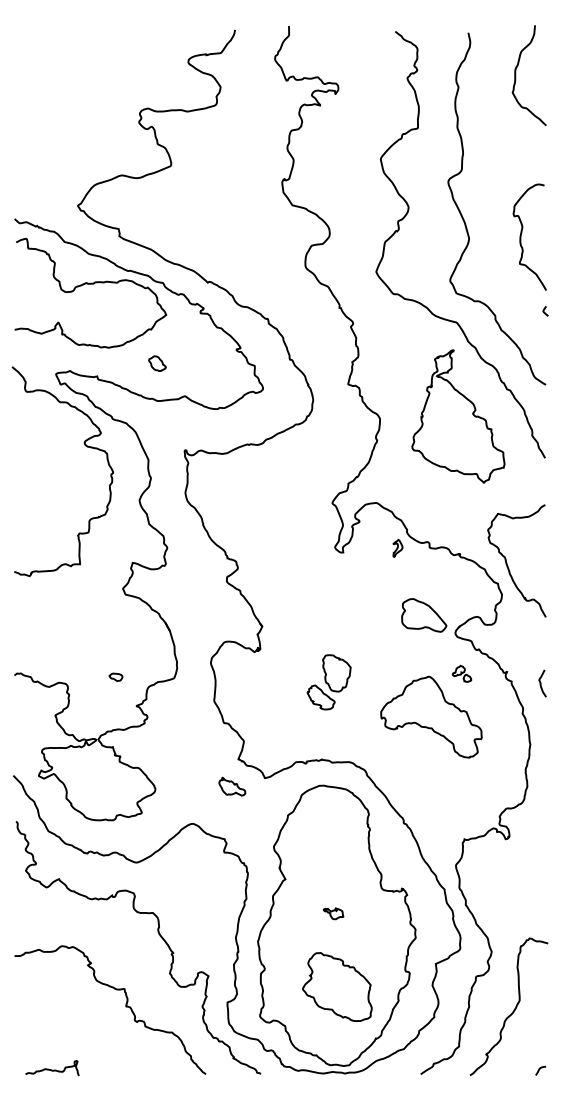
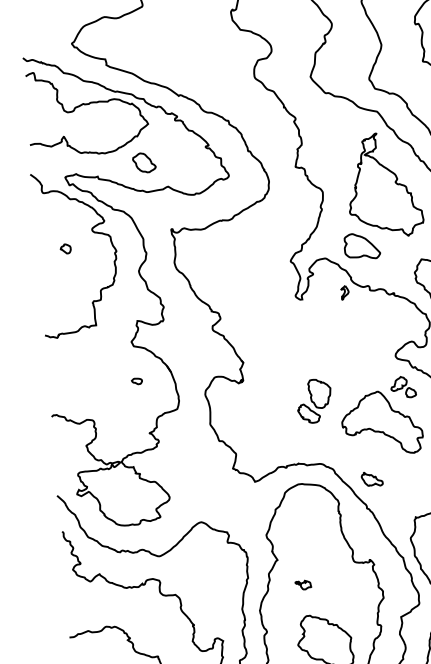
part: (157, 363) -> (144, 162), size x1.67
part: (49, 464) -> (65, 248), added
part: (424, 615) -> (362, 246), moved
part: (461, 673) -> (402, 387), size x1.67
part: (115, 676) -> (136, 380), moved
part: (328, 682) -> (313, 401), moved
part: (232, 786) -> (372, 478), moved
part: (333, 913) -> (303, 585), moved

